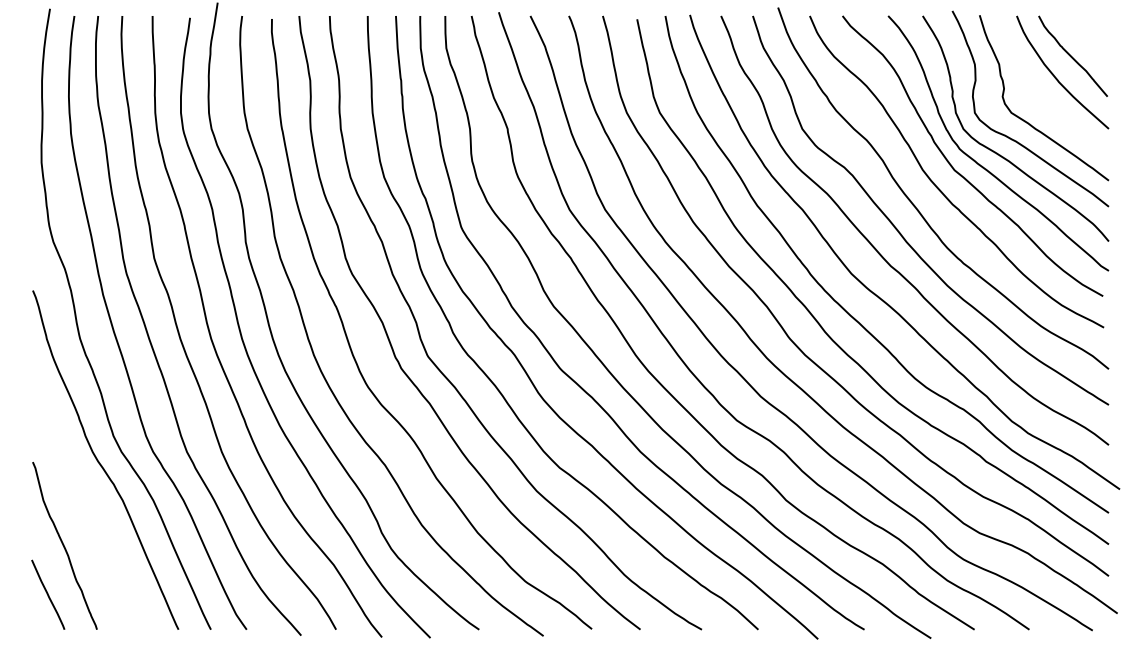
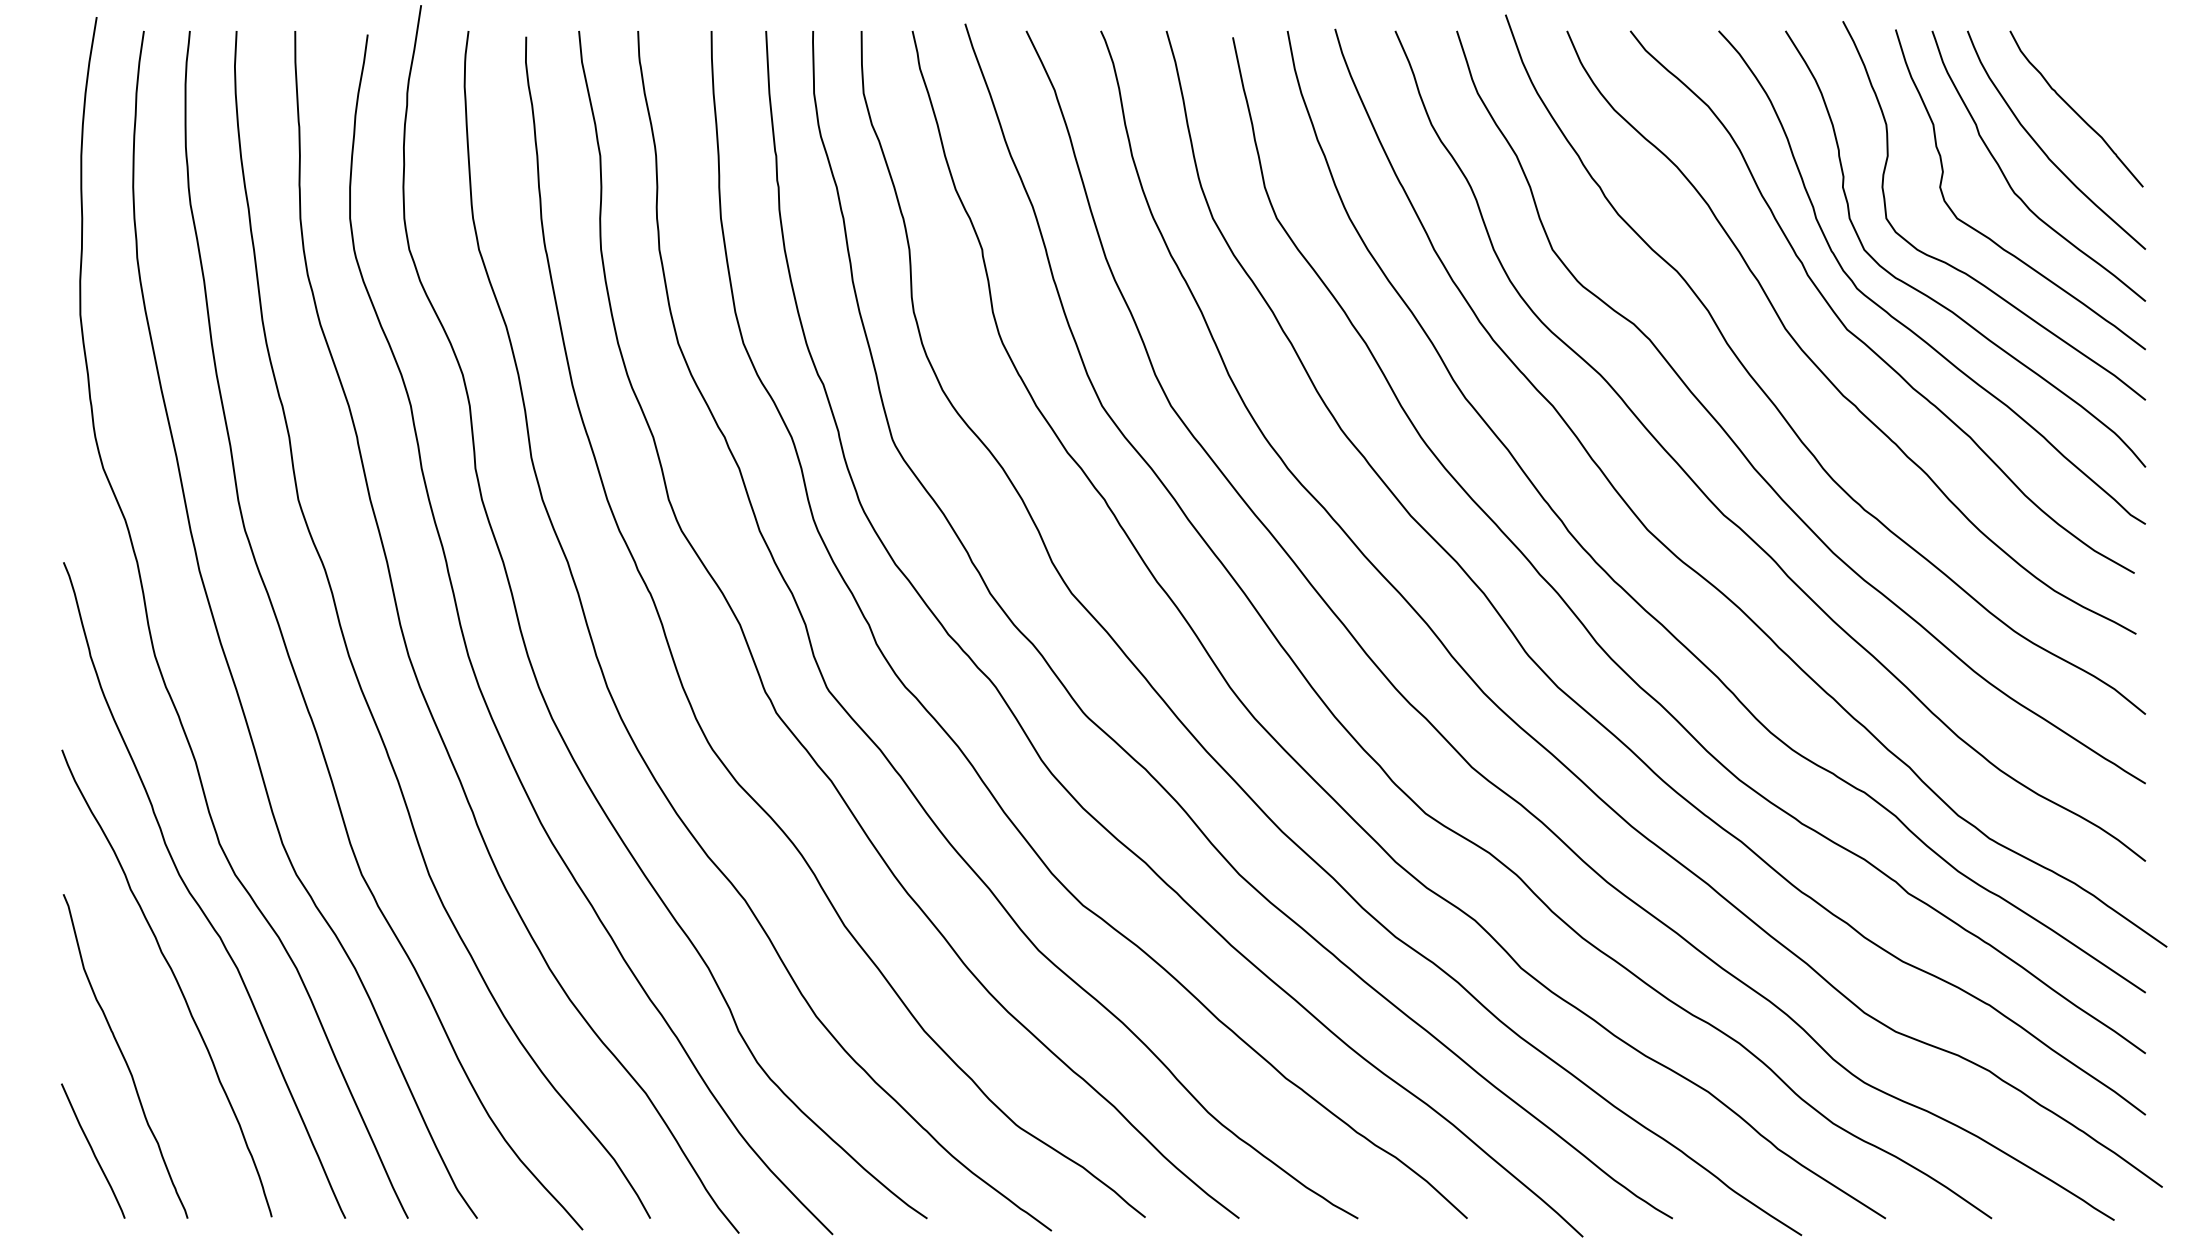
curve: (1038, 93) -> (2009, 180), added
curve: (89, 505) -> (173, 978), added

